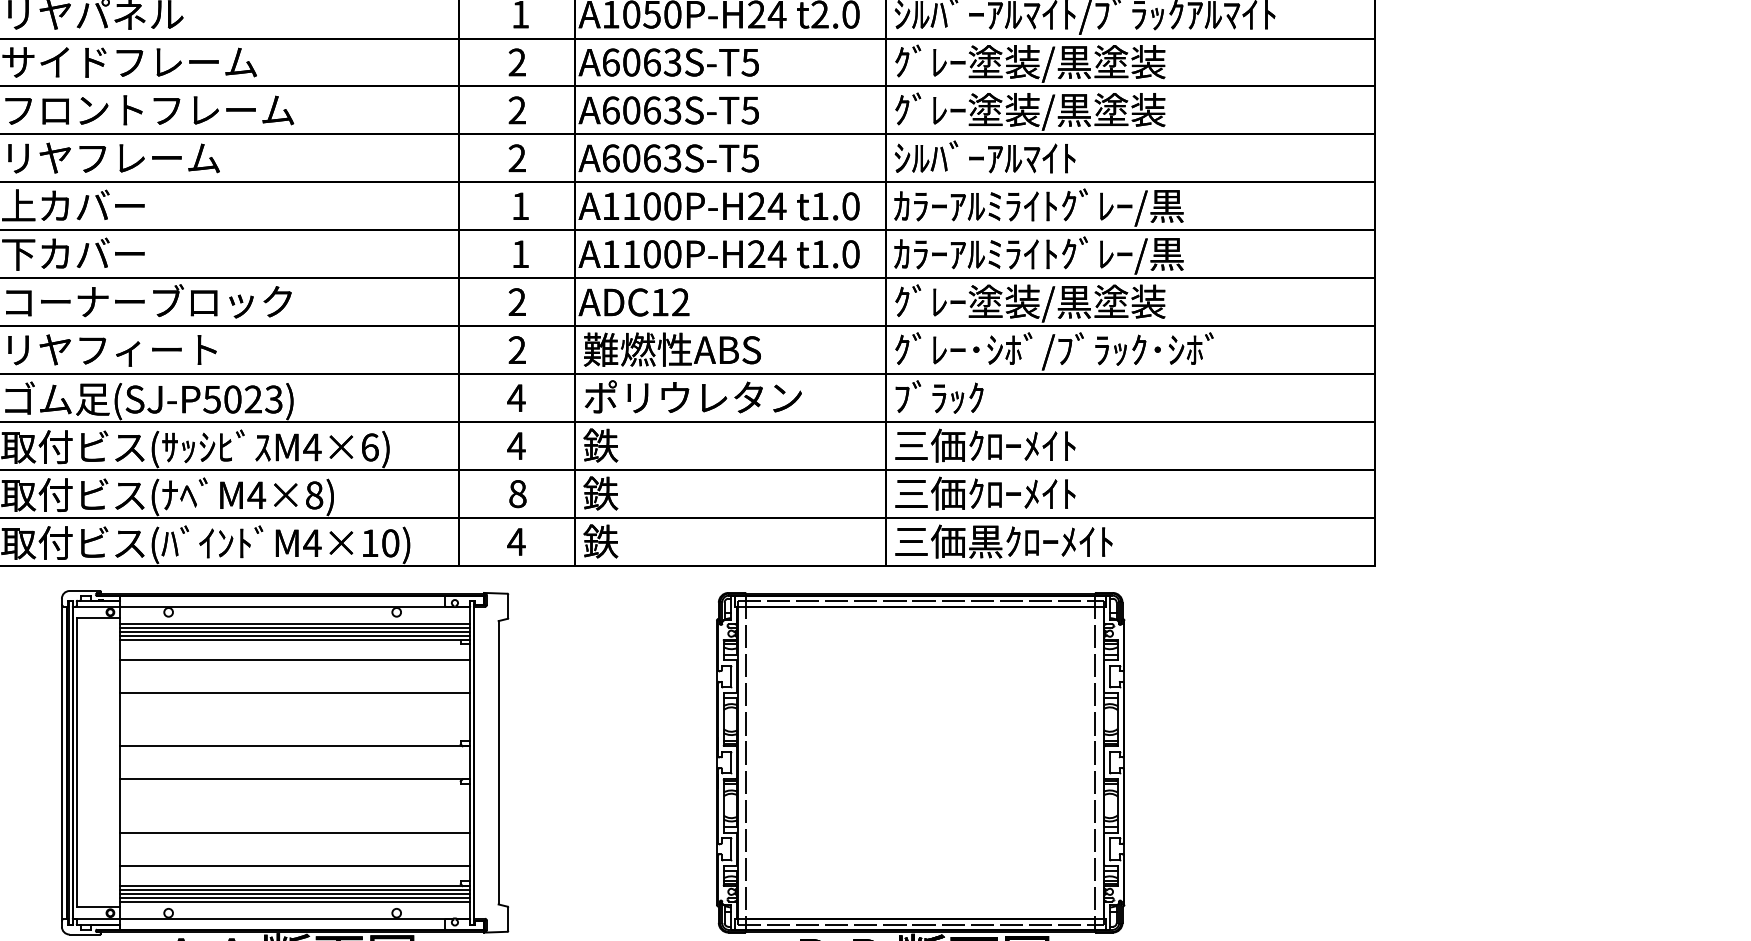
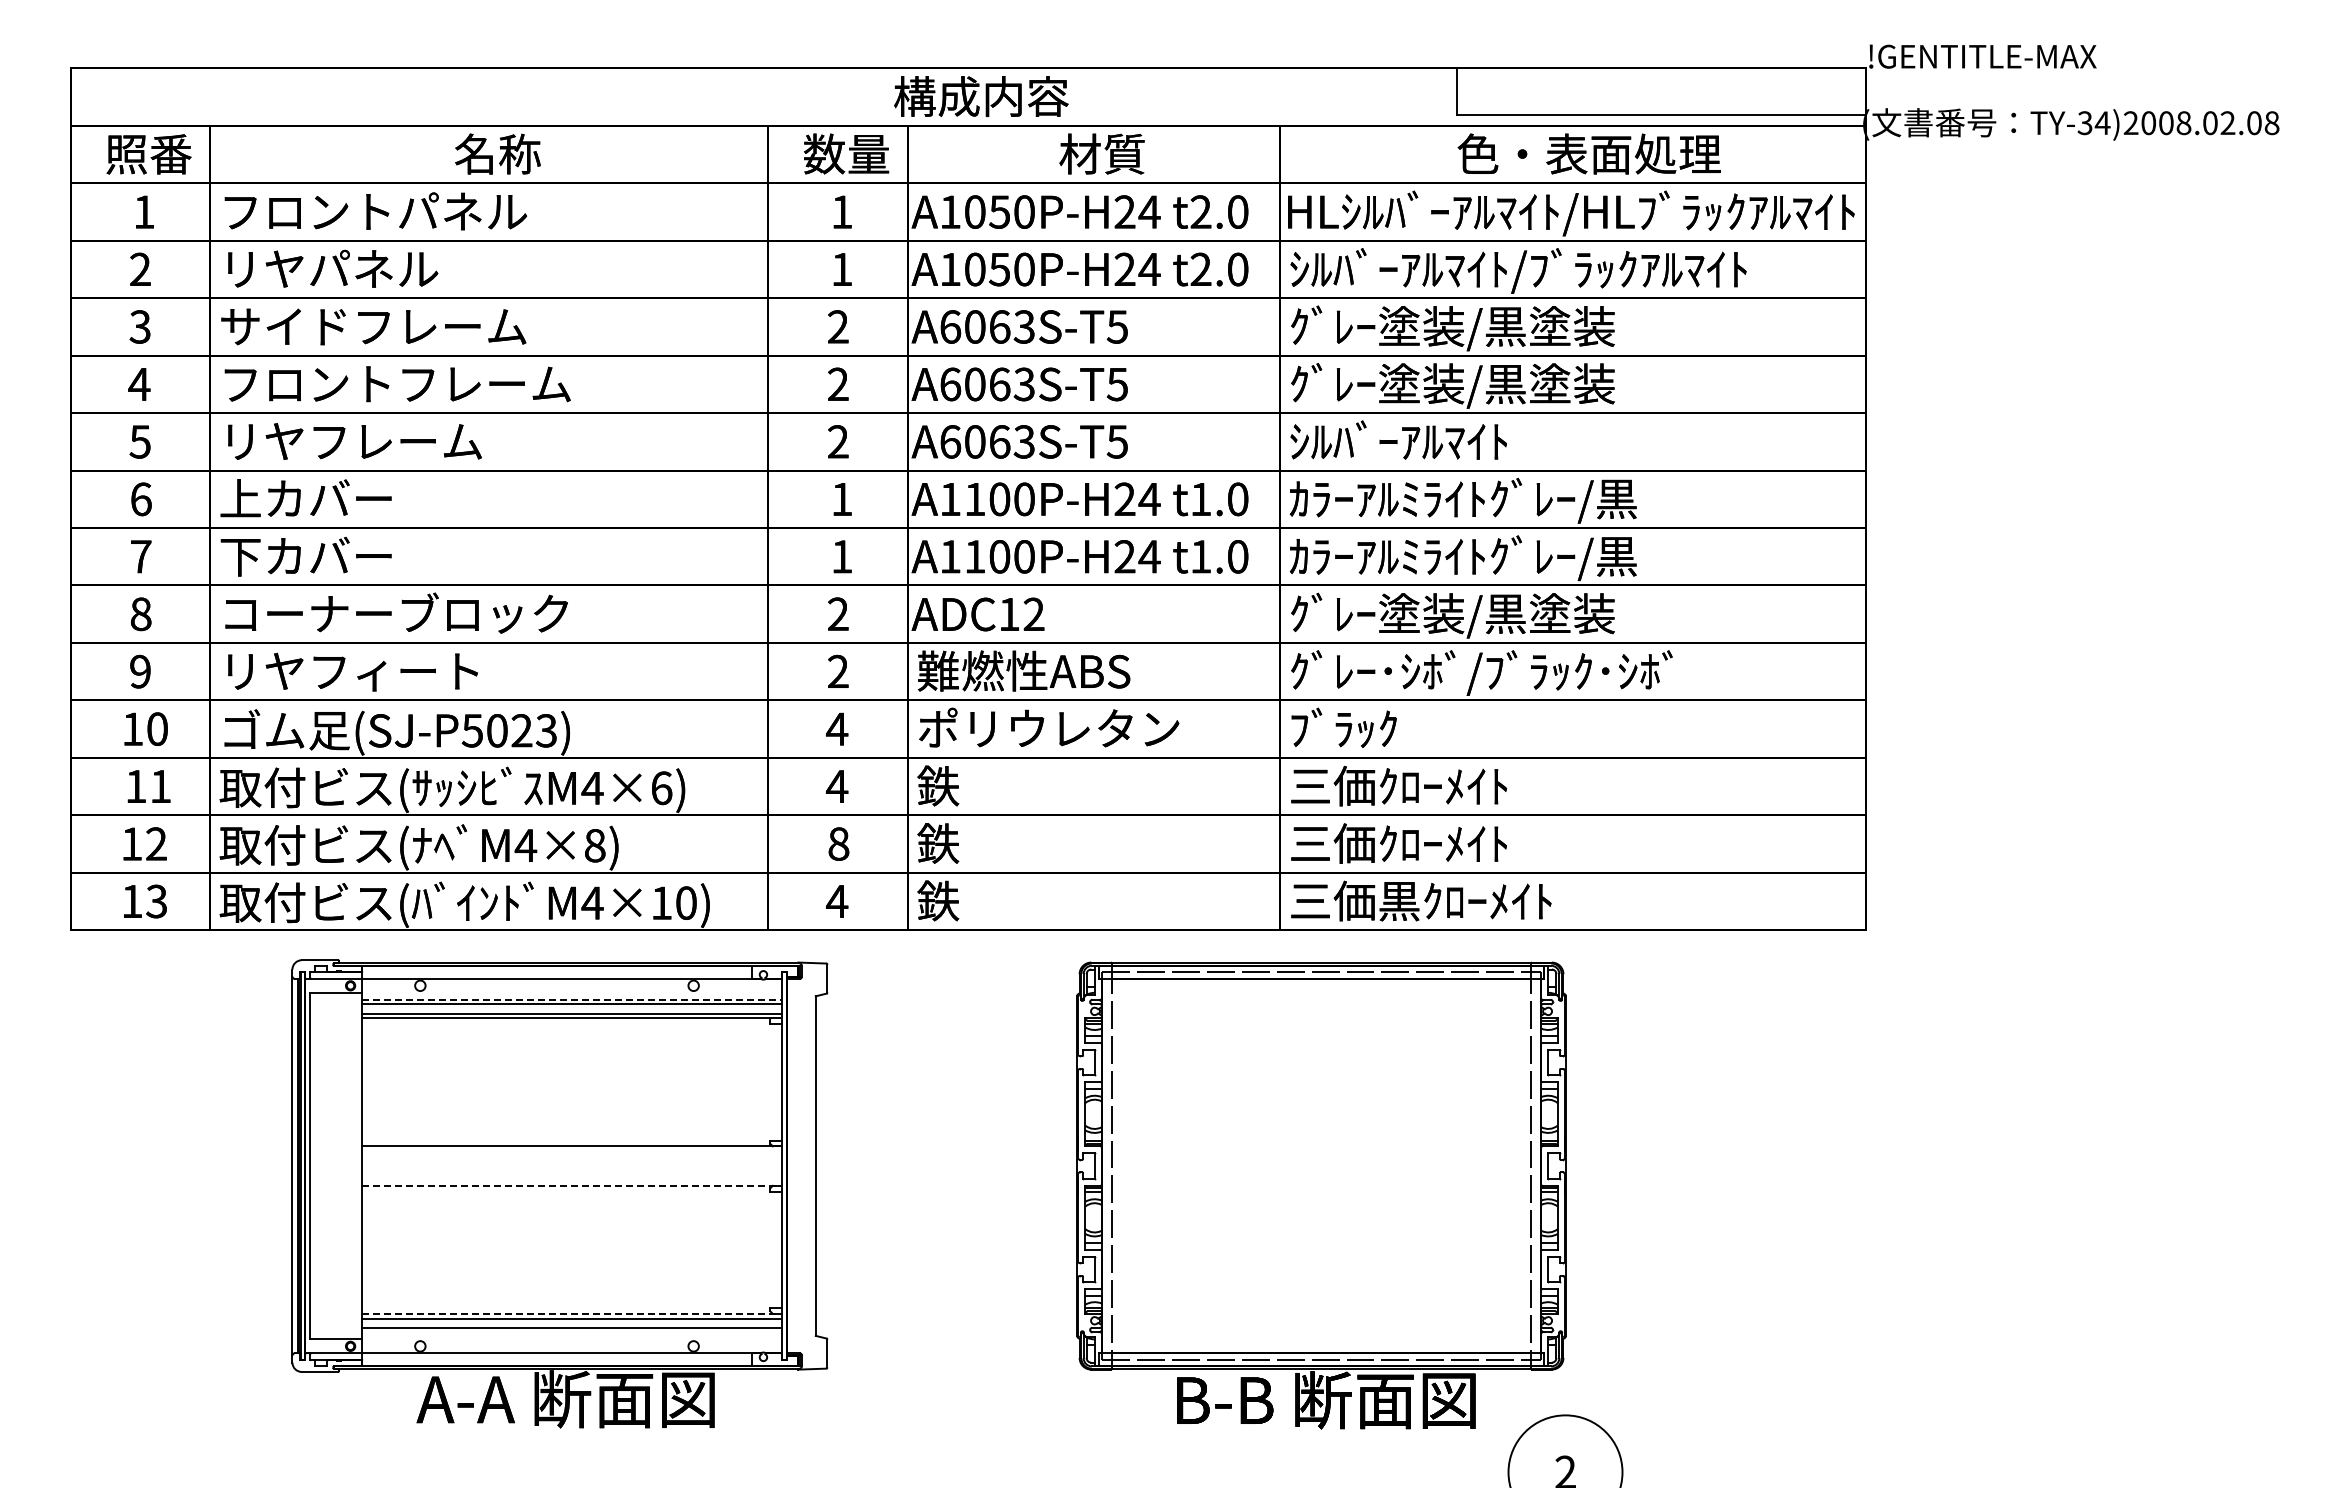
line: (295, 623) -> (572, 999), solid -> dashed
line: (295, 632) -> (572, 1009), removed
line: (295, 659) -> (572, 1042), removed
line: (295, 693) -> (572, 1082), removed
line: (295, 778) -> (572, 1185), solid -> dashed
line: (295, 832) -> (572, 1249), removed
line: (295, 865) -> (572, 1289), removed
line: (295, 885) -> (572, 1313), solid -> dashed
line: (295, 894) -> (572, 1323), removed
line: (295, 901) -> (572, 1332), removed

